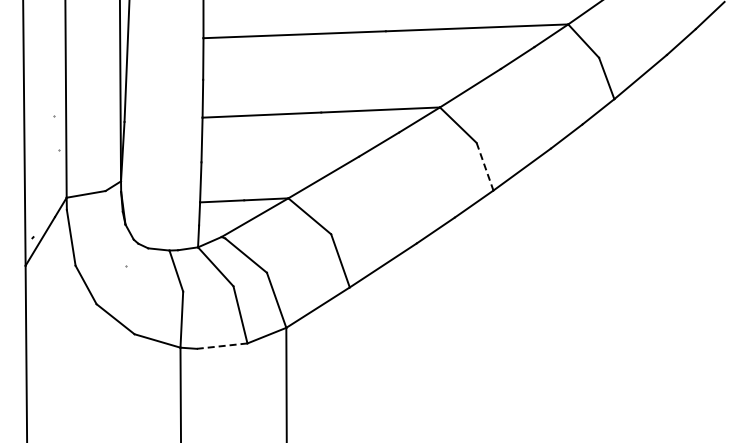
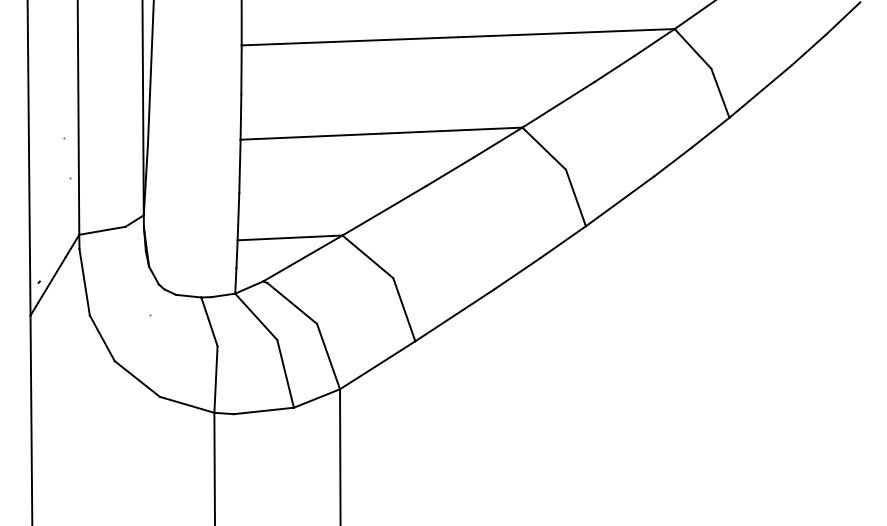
line: (485, 167) -> (576, 198), dashed -> solid
line: (221, 346) -> (263, 411), dashed -> solid

